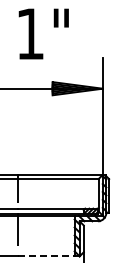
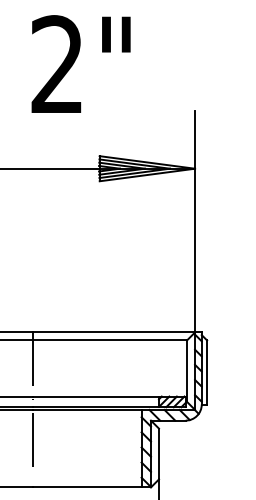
text: (29, 33) -> (55, 63), 1" -> 2"
line: (48, 256) -> (91, 487), dashed -> solid

